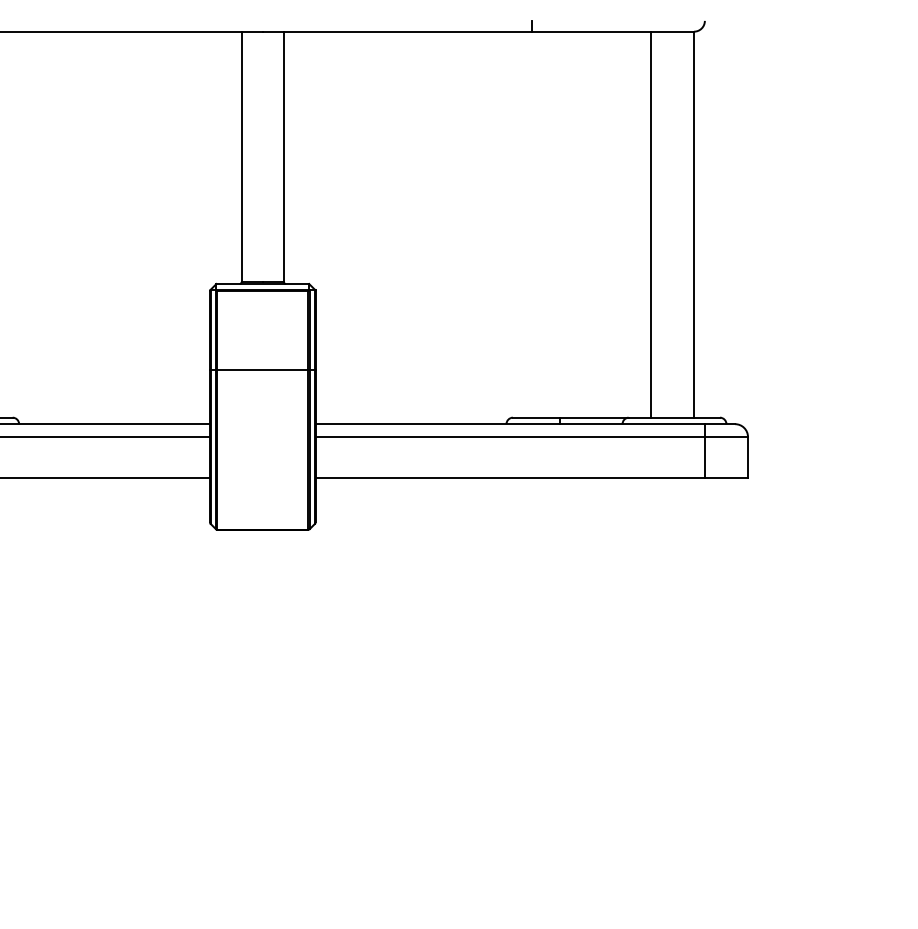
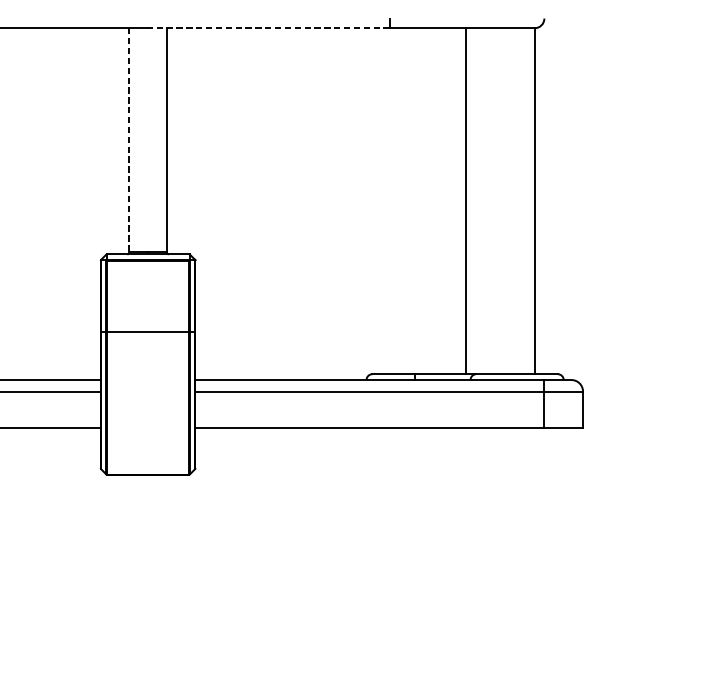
line: (397, 31) -> (268, 28), solid -> dashed
line: (241, 157) -> (129, 140), solid -> dashed
line: (650, 224) -> (465, 201), moved

